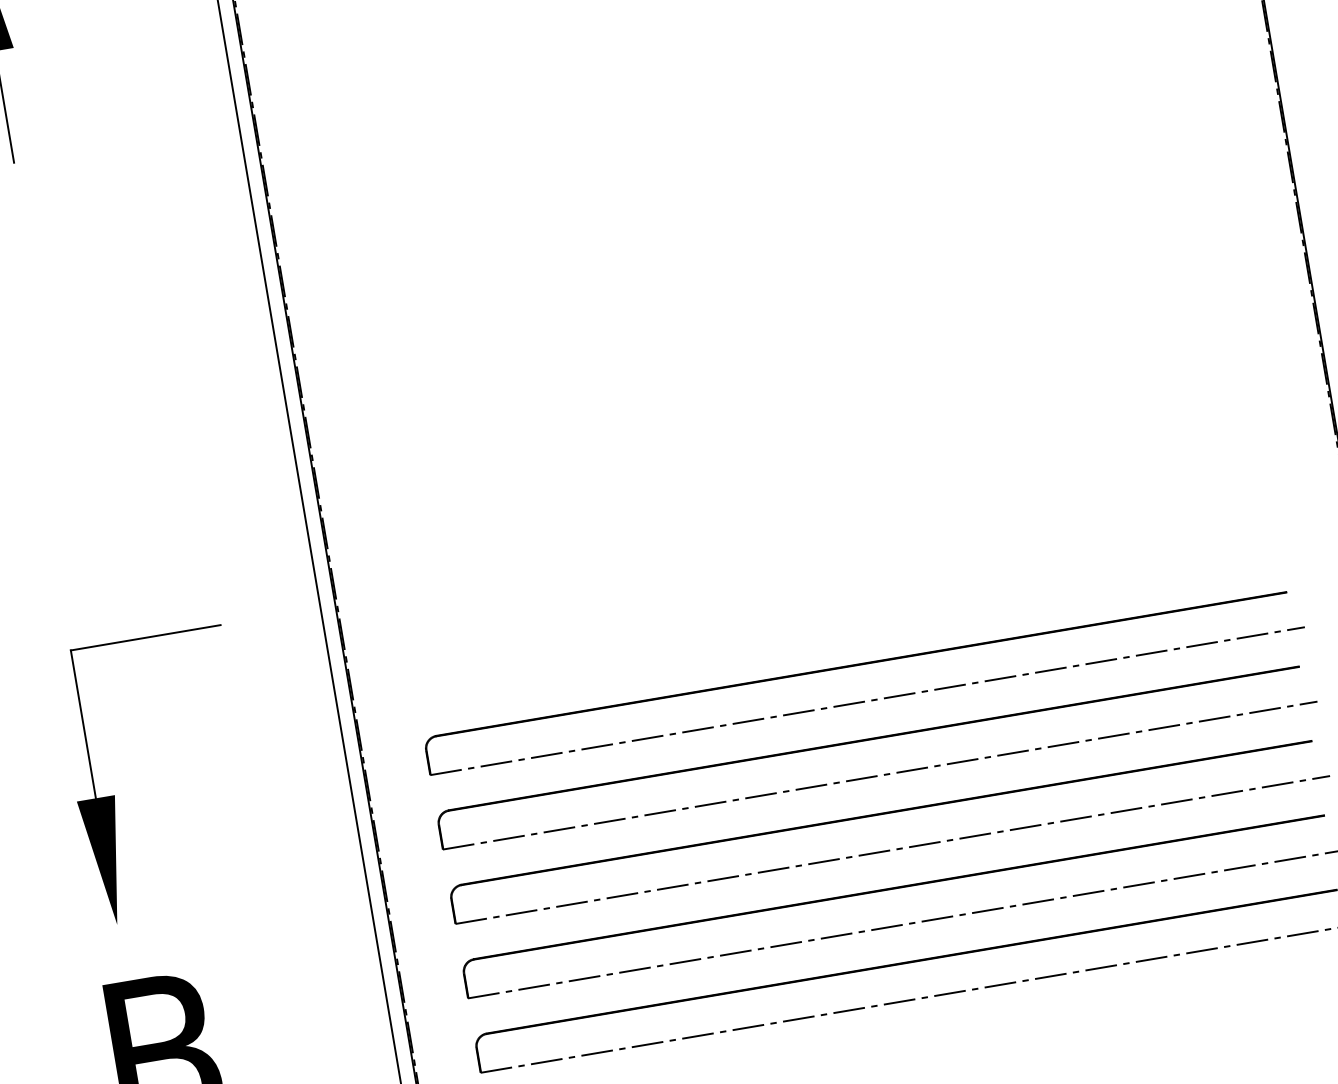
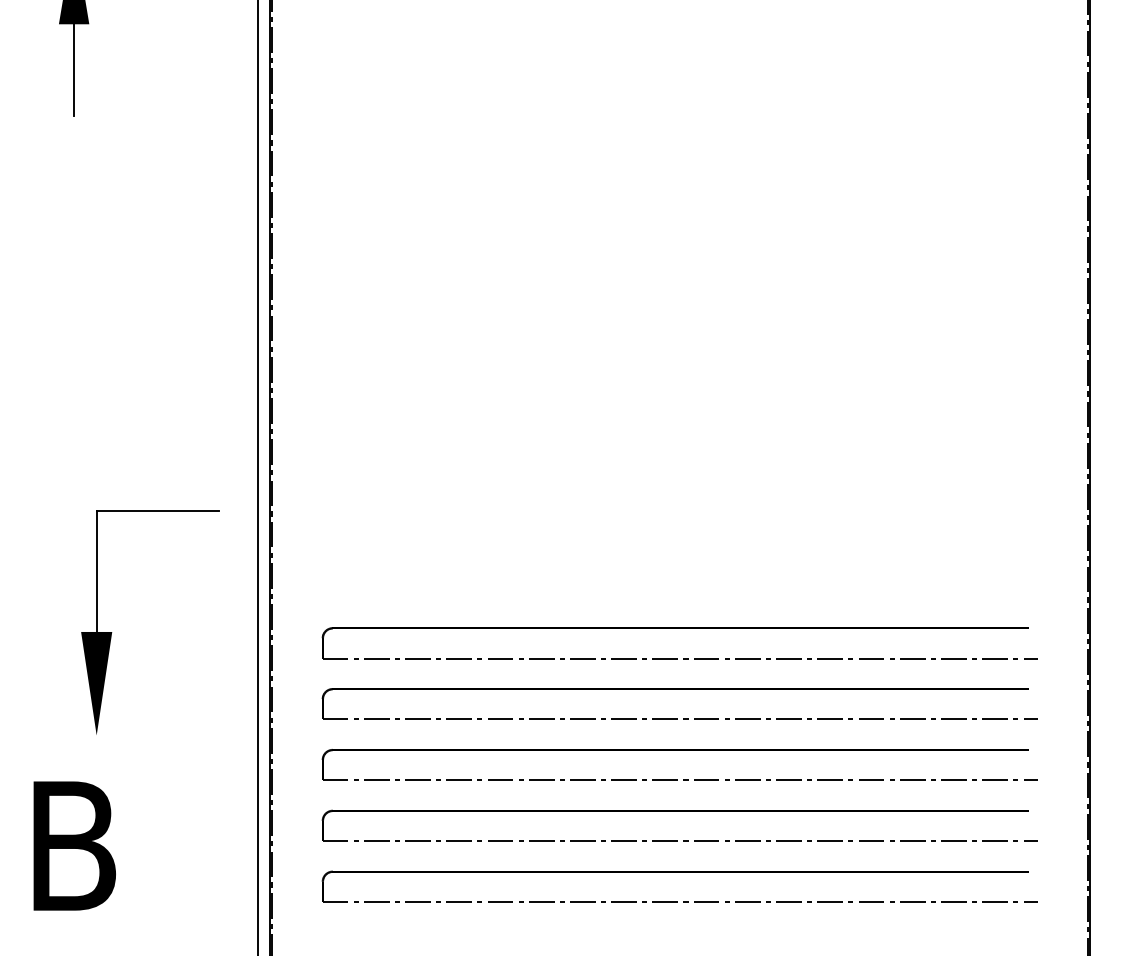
part: (115, 795) -> (112, 632), moved

